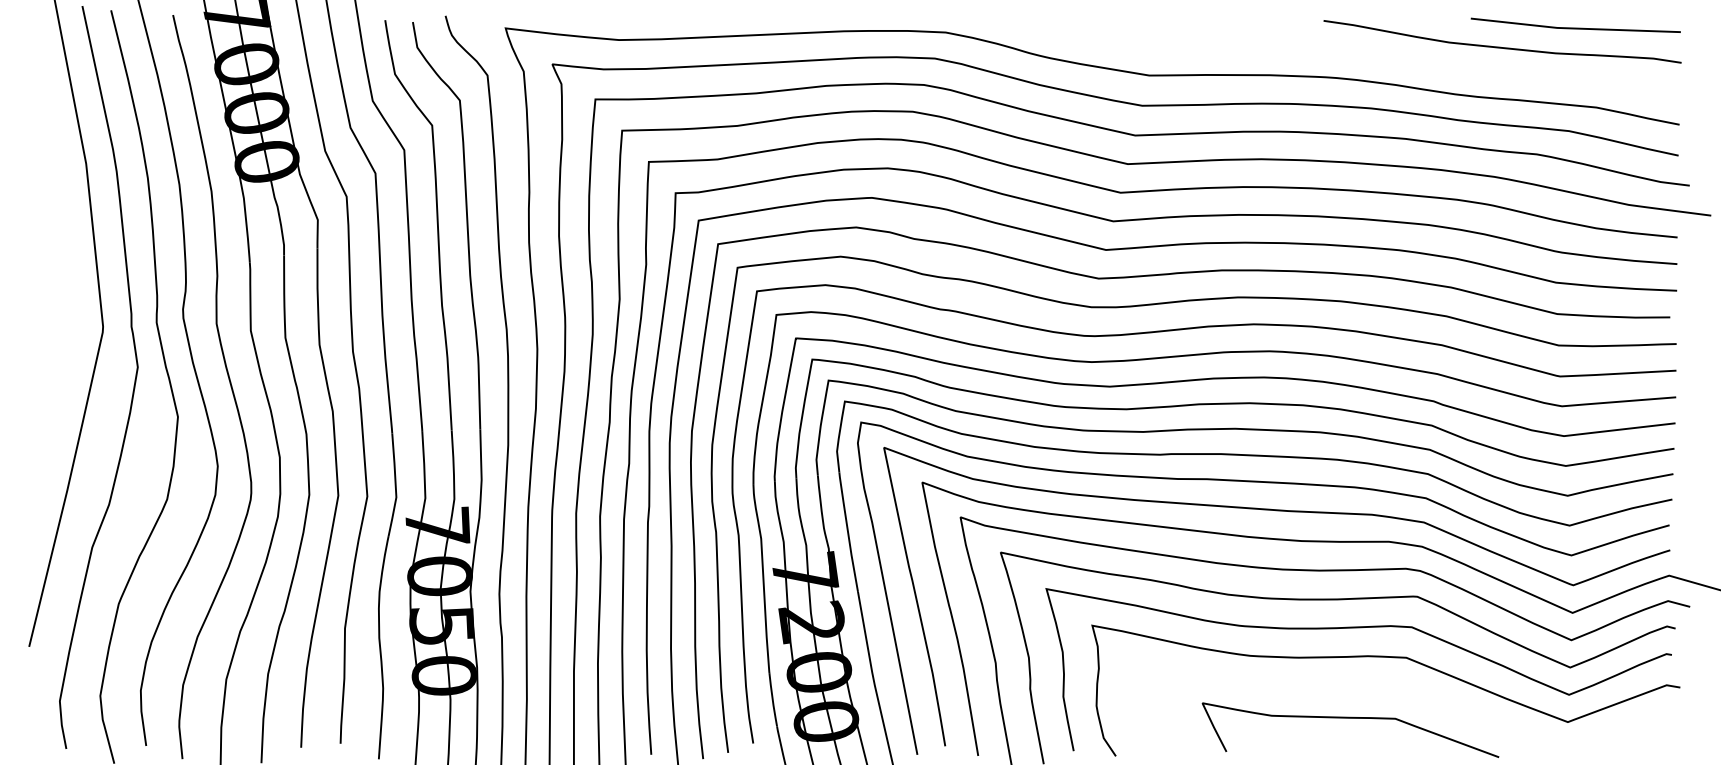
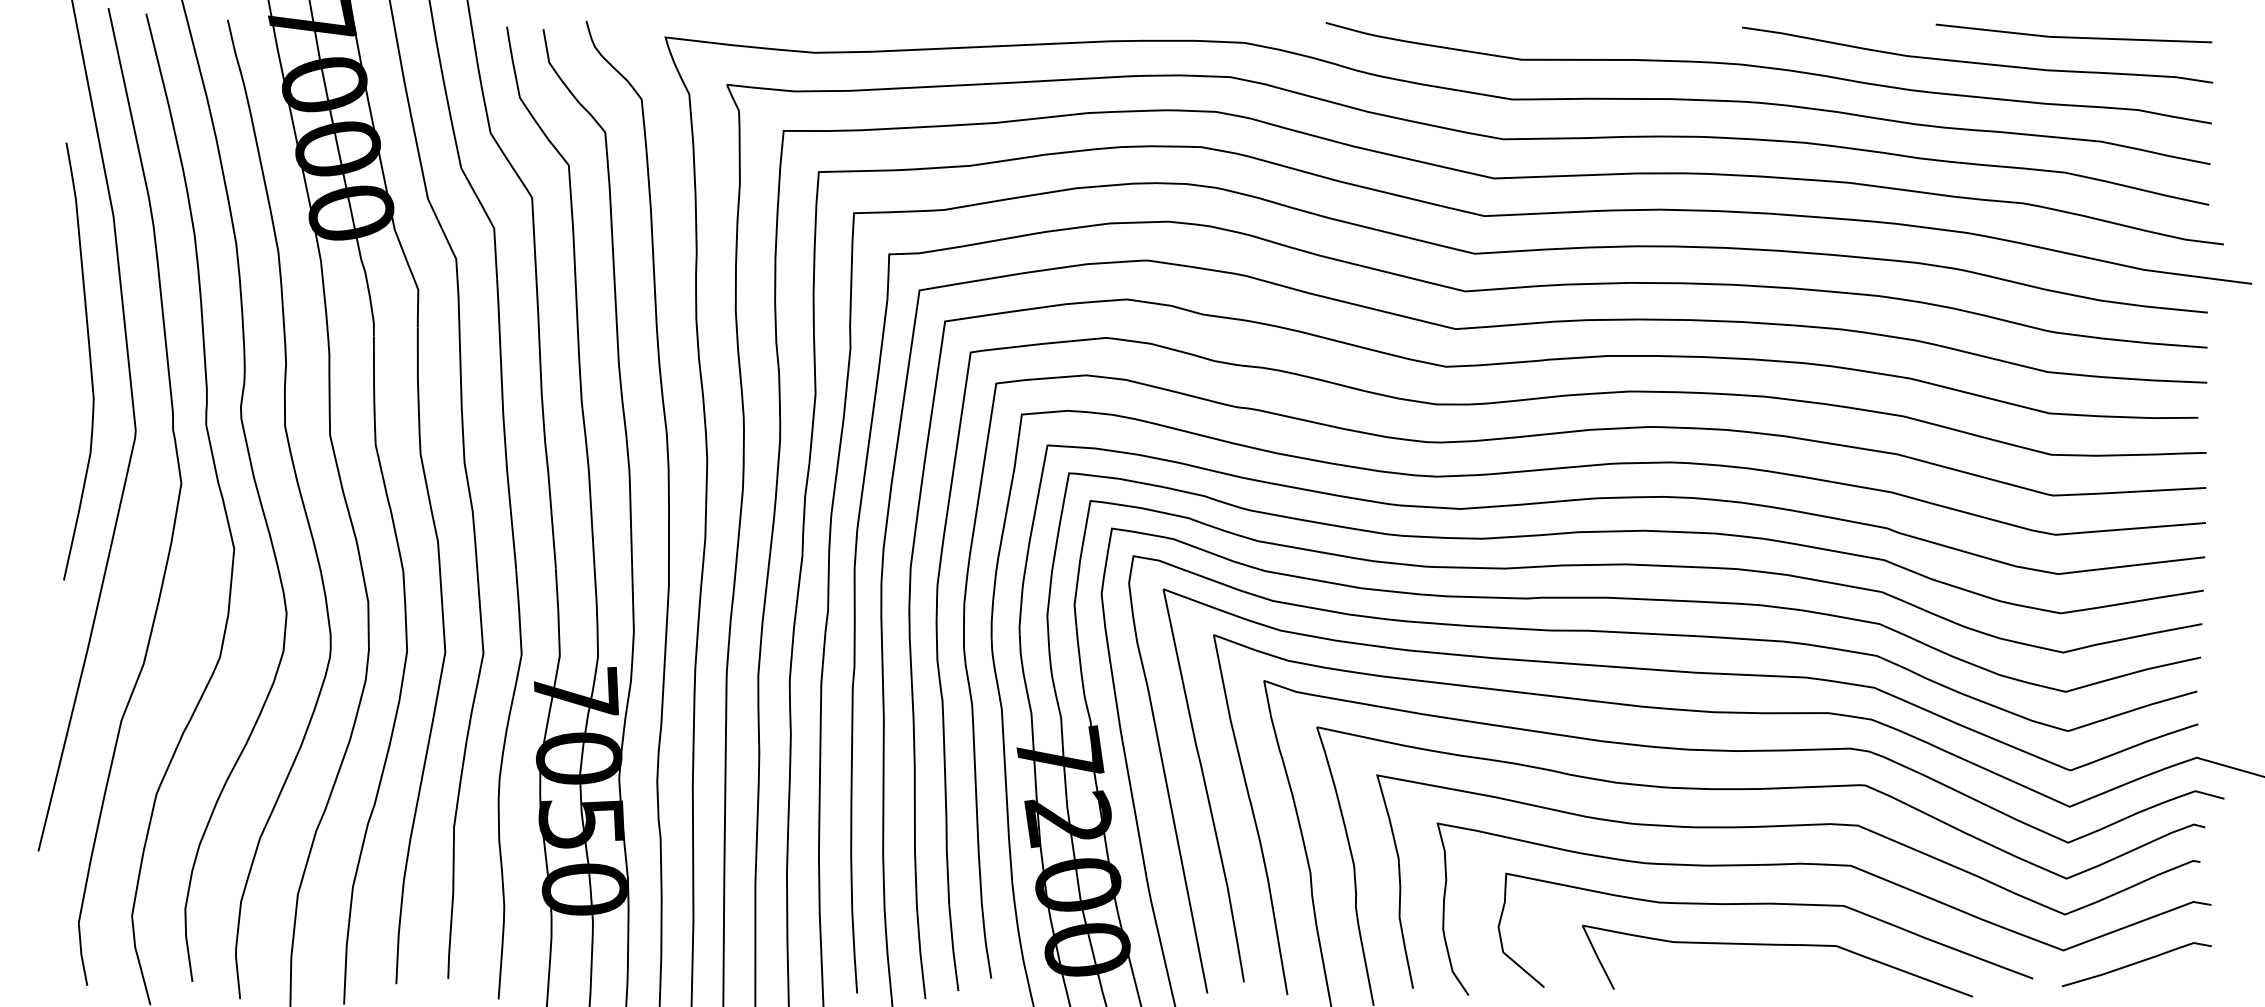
curve: (1343, 52) -> (1768, 69), added
curve: (67, 274) -> (88, 361), added
curve: (1340, 687) -> (1764, 904), added
curve: (1623, 732) -> (2136, 964), added

